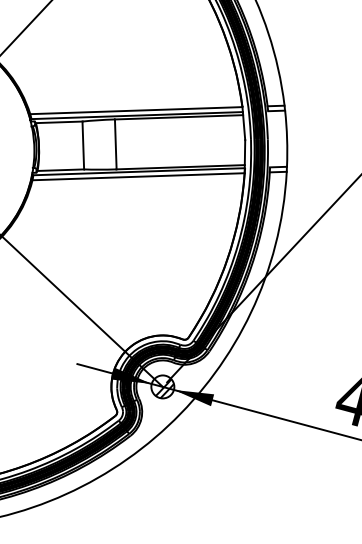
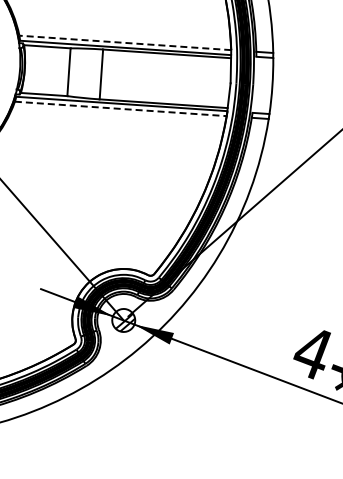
line: (135, 110) -> (124, 42), solid -> dashed
line: (139, 176) -> (121, 108), solid -> dashed

